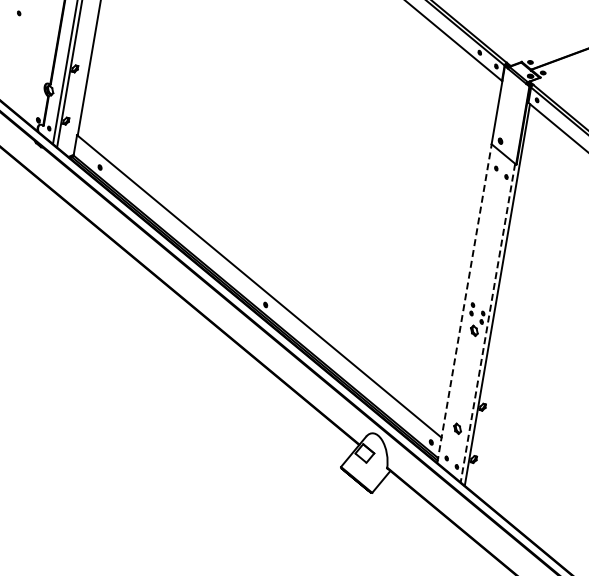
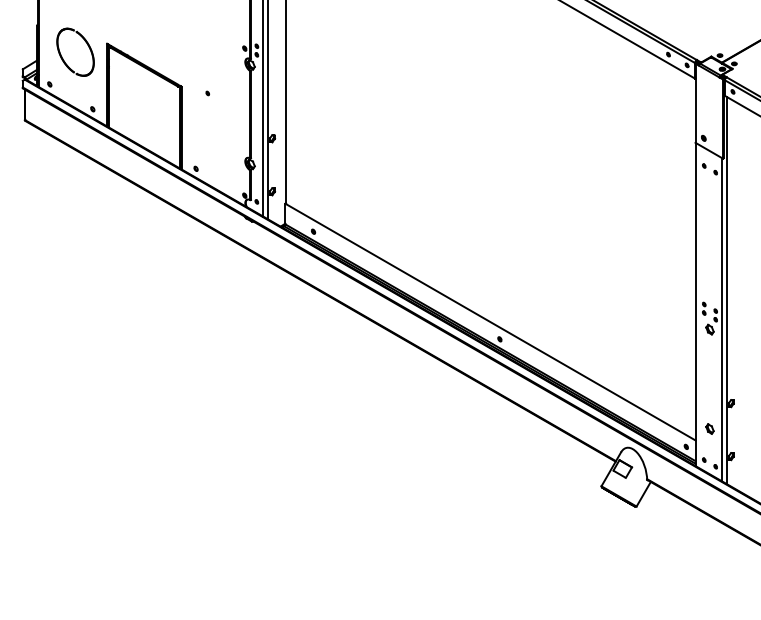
line: (464, 303) -> (695, 304), dashed -> solid
line: (488, 322) -> (722, 319), dashed -> solid

